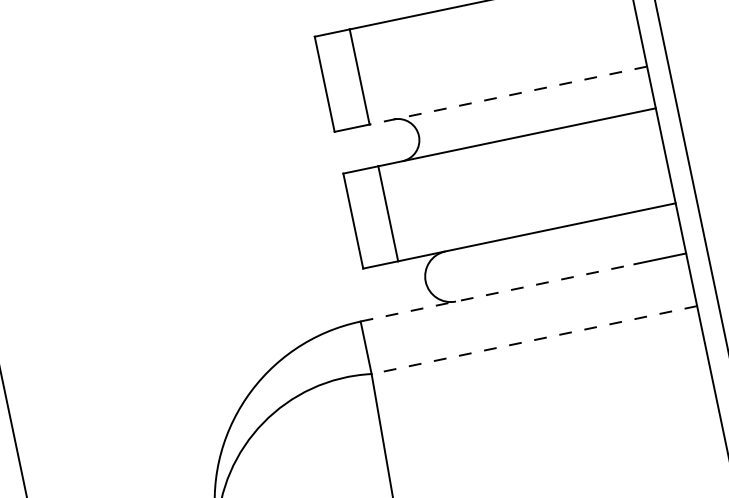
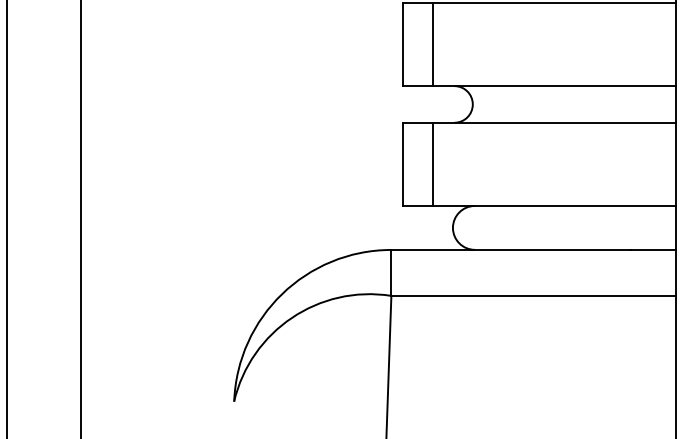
line: (507, 95) -> (554, 86), dashed -> solid
line: (497, 292) -> (511, 249), dashed -> solid
line: (533, 339) -> (533, 295), dashed -> solid

